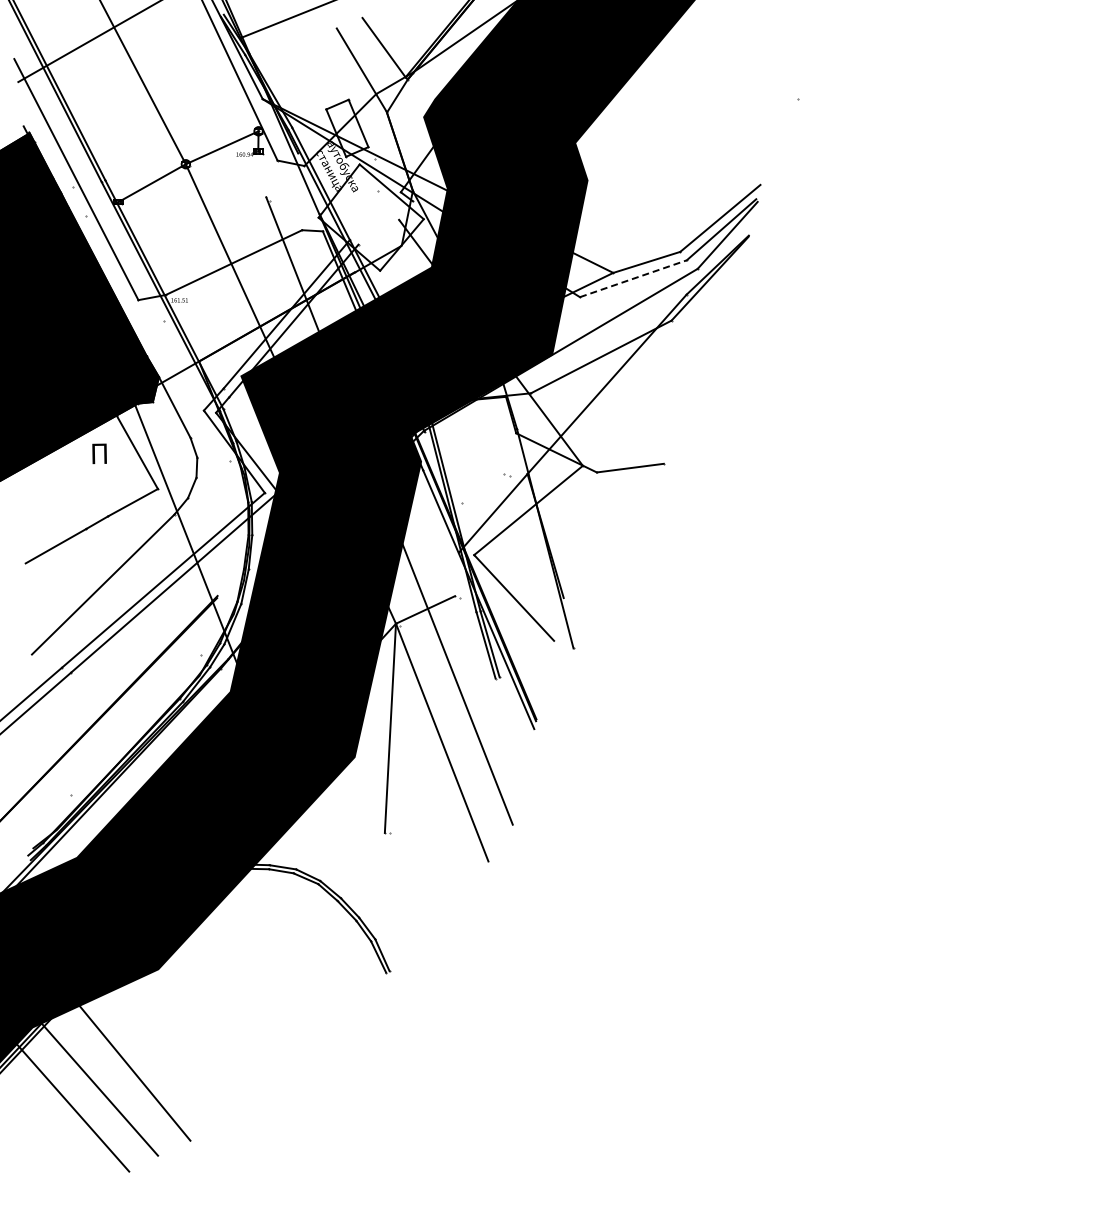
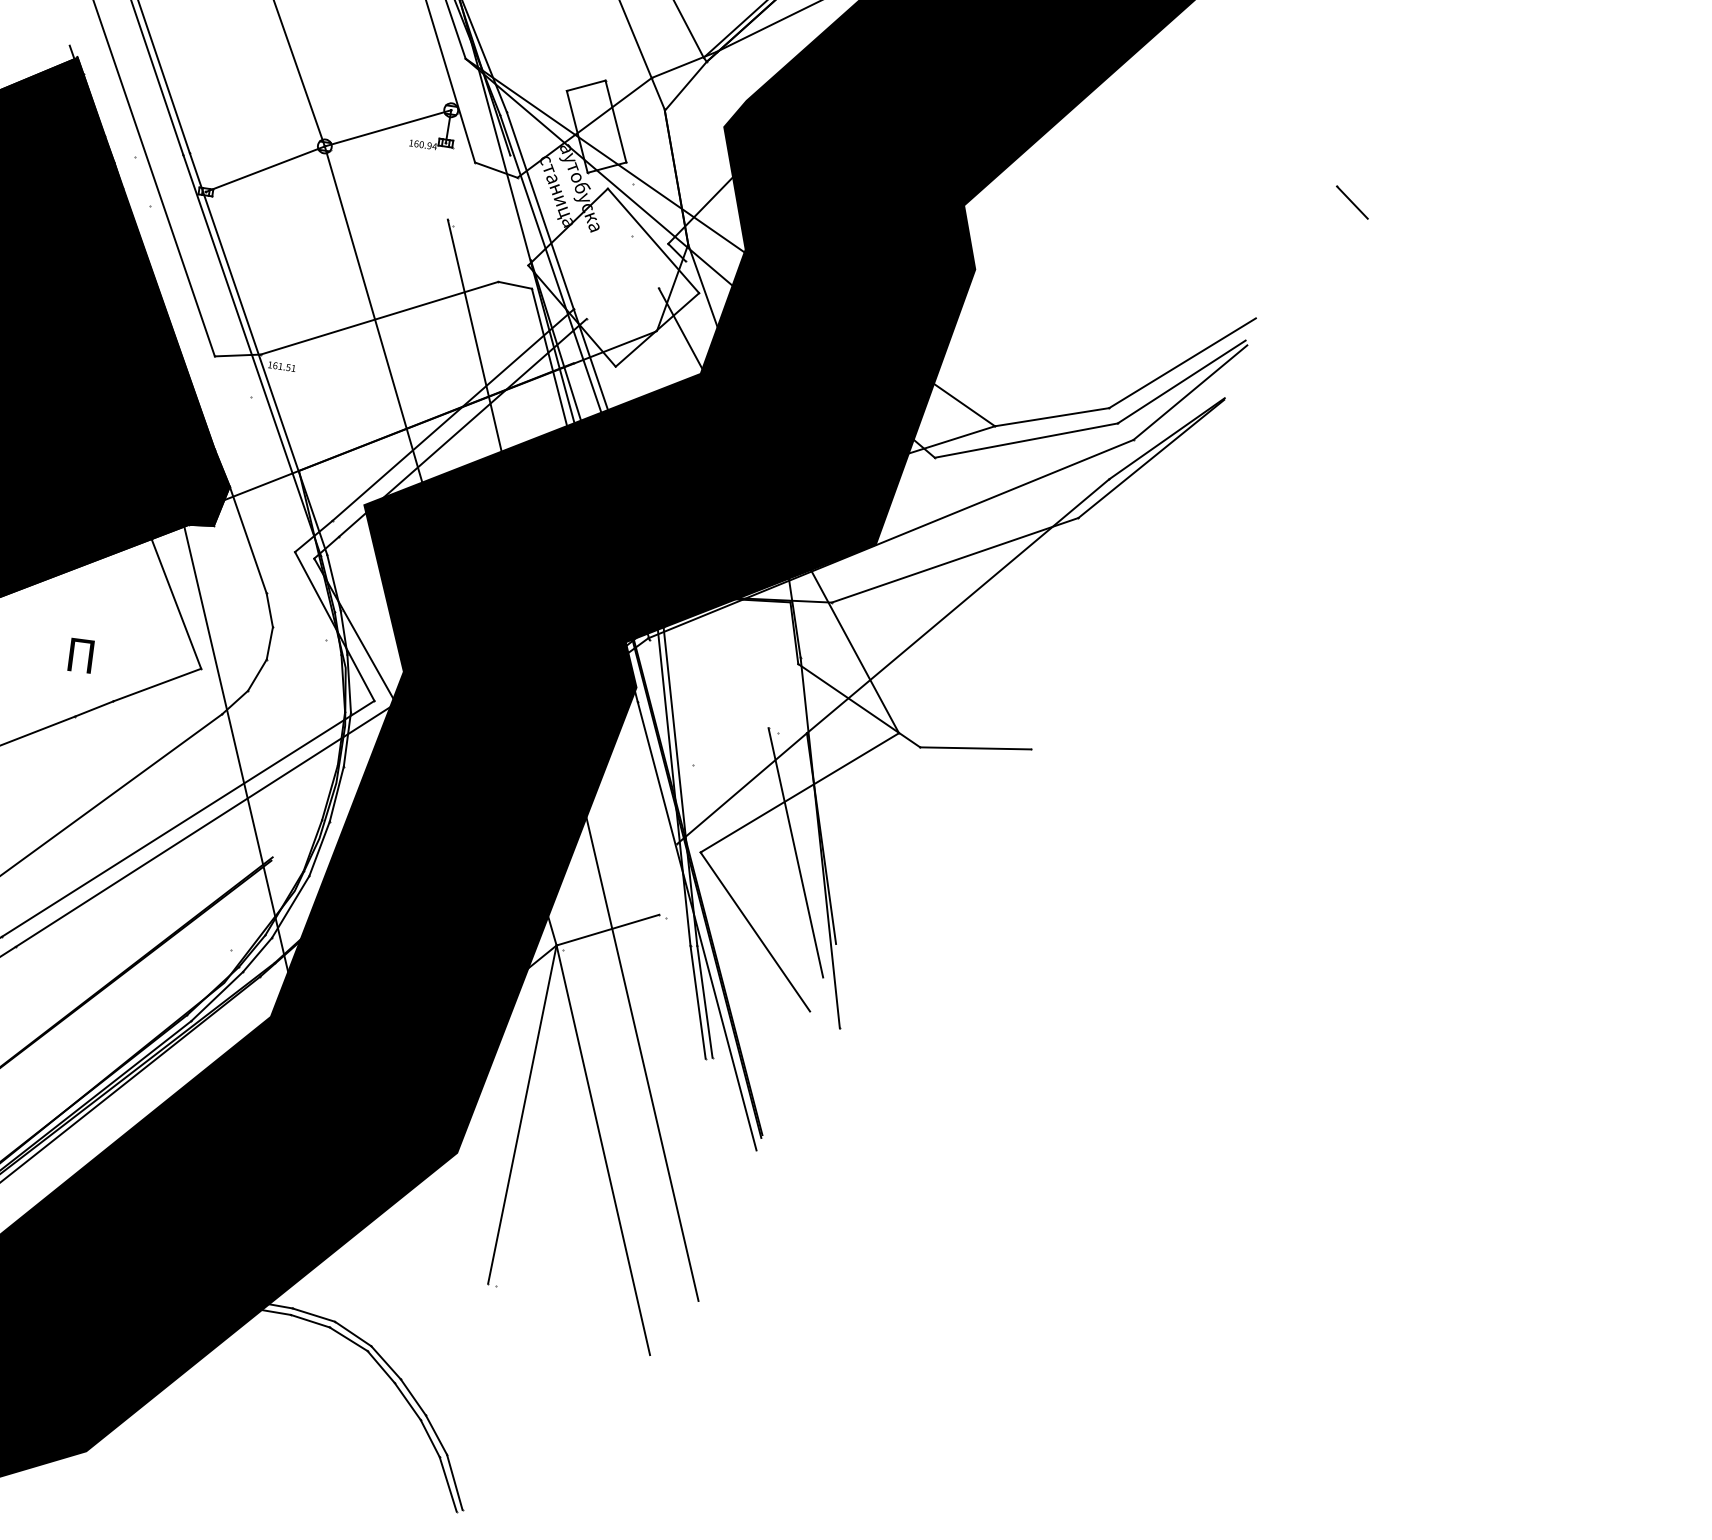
line: (807, 106) -> (1351, 201), added
line: (633, 278) -> (1026, 440), dashed -> solid
text: (99, 453) -> (80, 655), moved
line: (531, 546) -> (795, 852), added

